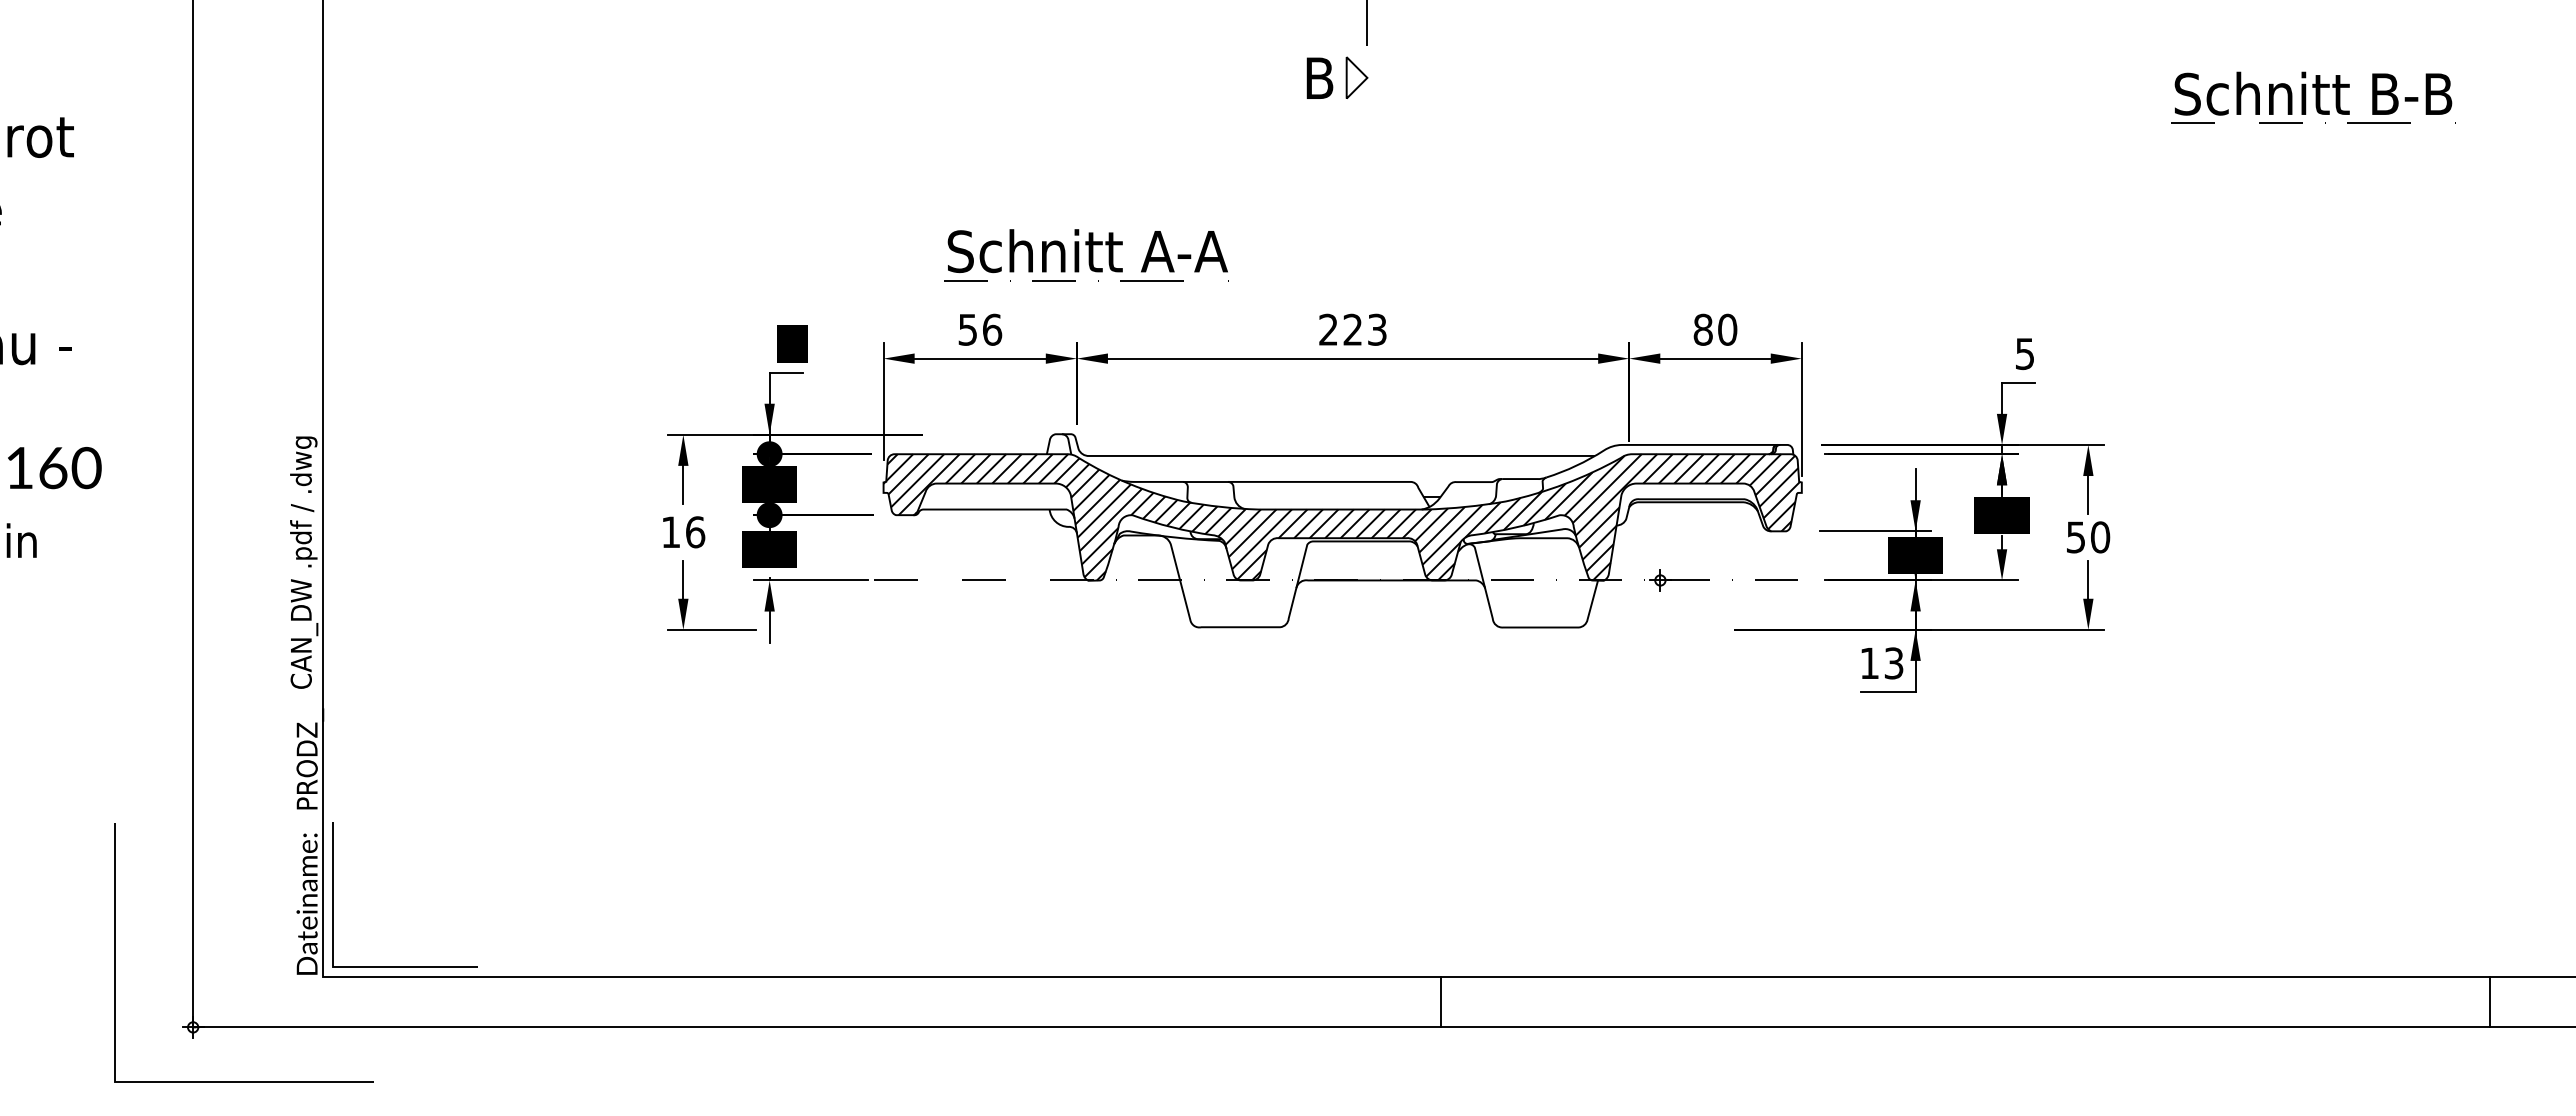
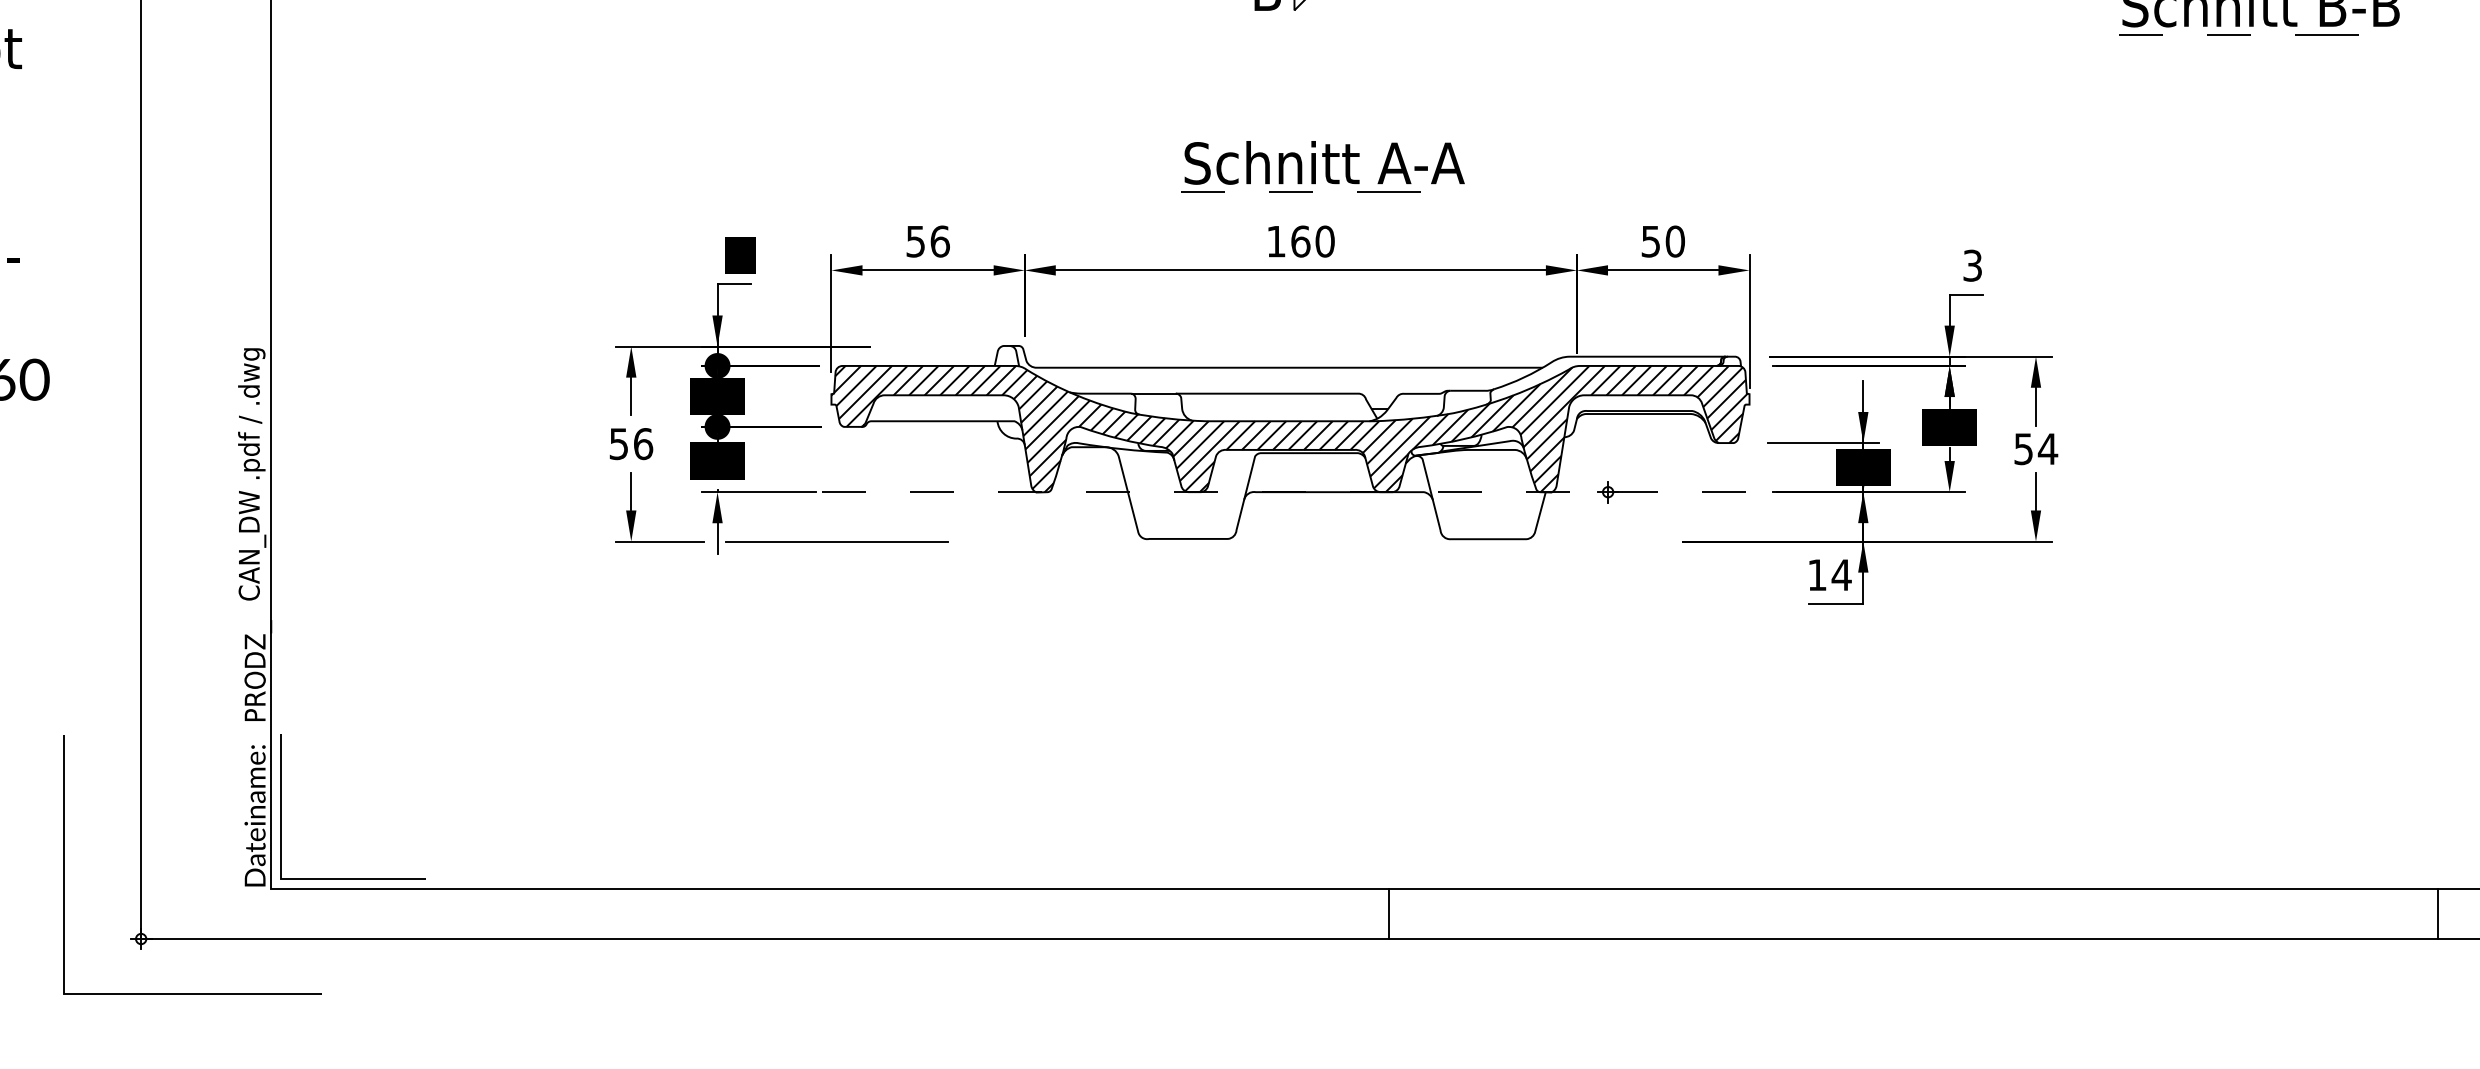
part: (1086, 255) -> (1323, 167), moved
text: (1352, 329) -> (1300, 241), 223 -> 160
text: (1702, 329) -> (1650, 241), 80 -> 50
text: (2025, 353) -> (1973, 265), 5 -> 3
text: (670, 532) -> (618, 444), 16 -> 56
text: (2100, 537) -> (2048, 449), 50 -> 54
line: (889, 629) -> (837, 541), added
text: (1893, 663) -> (1841, 575), 13 -> 14

